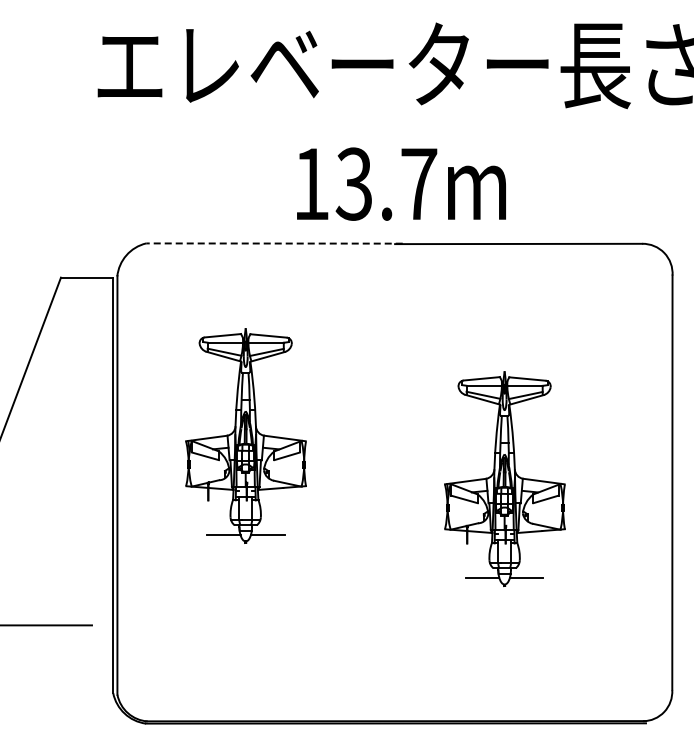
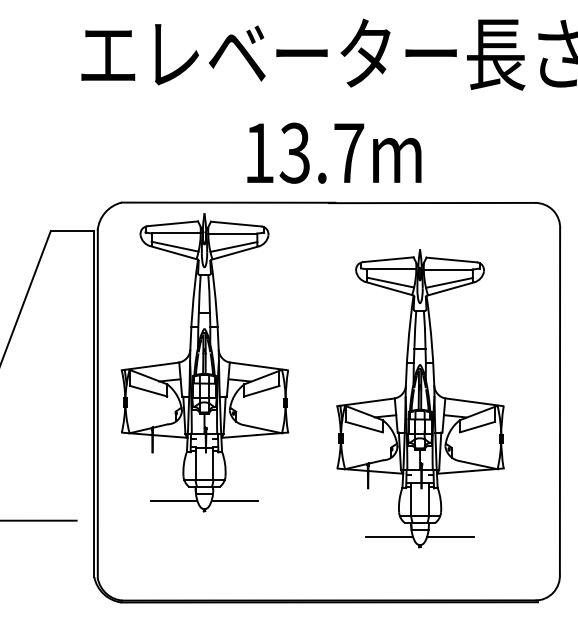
line: (273, 243) -> (227, 202), dashed -> solid
part: (245, 435) -> (204, 362), size x1.67
part: (504, 478) -> (420, 398), size x1.67

